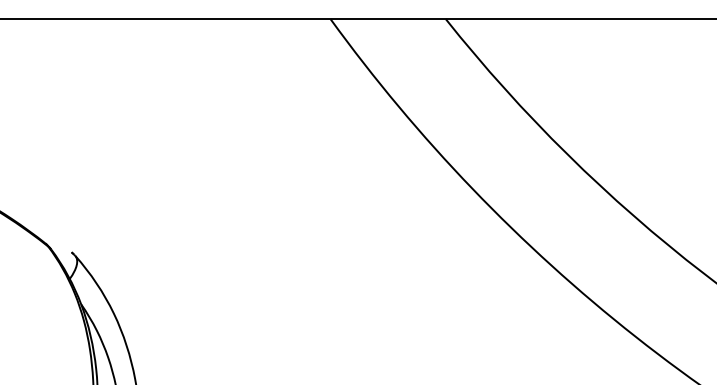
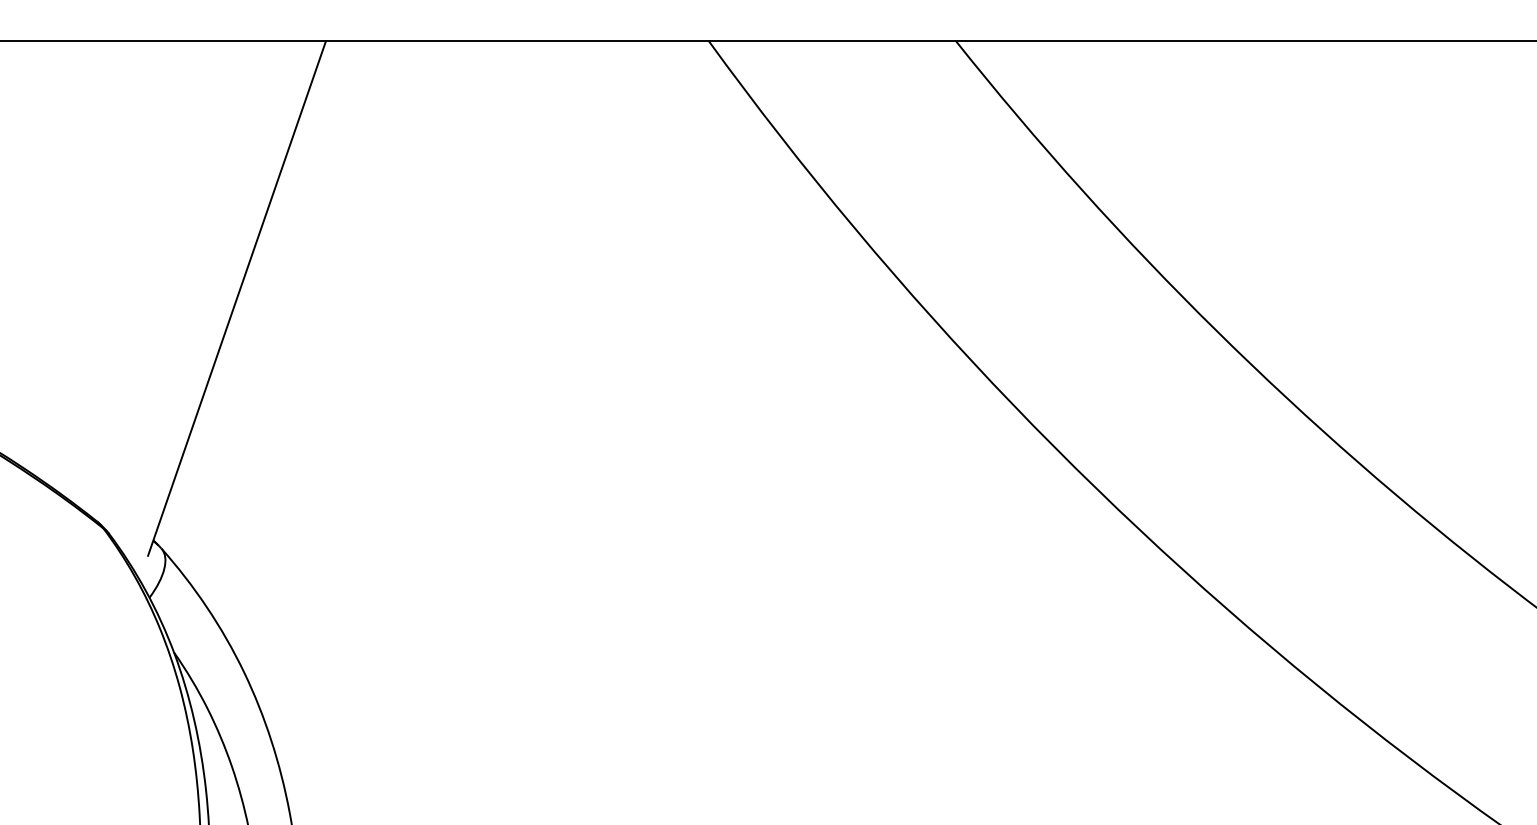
line: (110, 139) -> (236, 298), added

